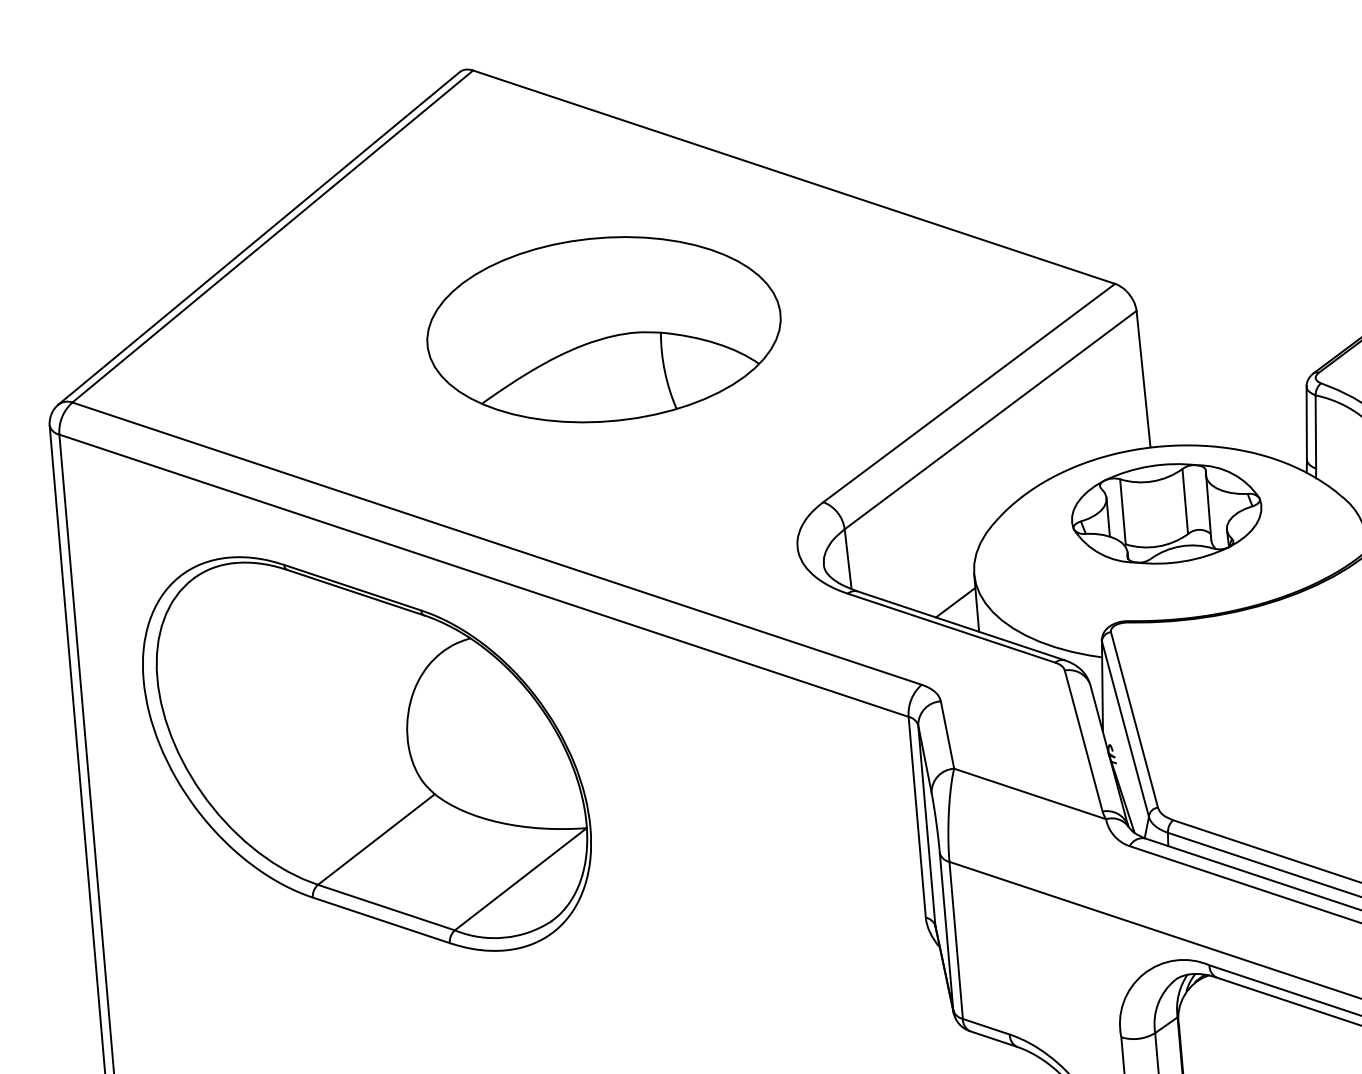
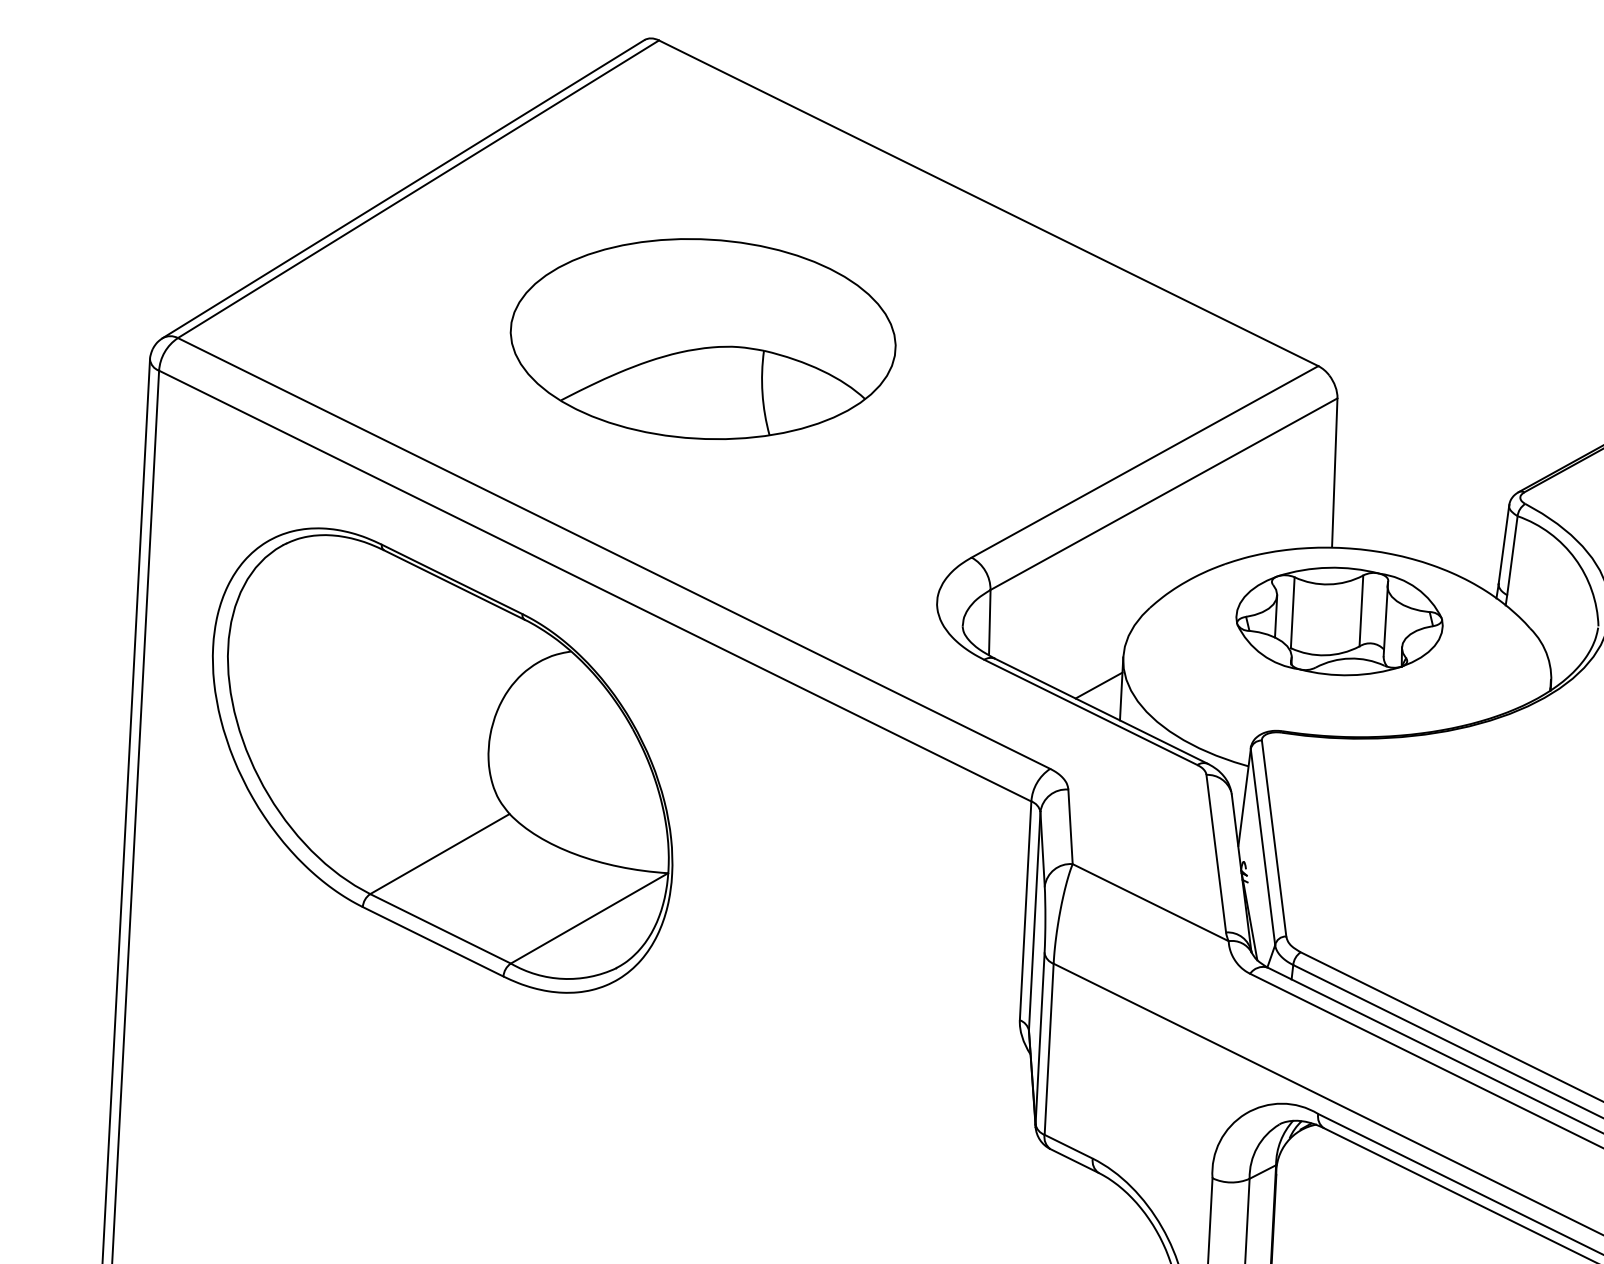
part: (603, 329) -> (702, 338), moved

